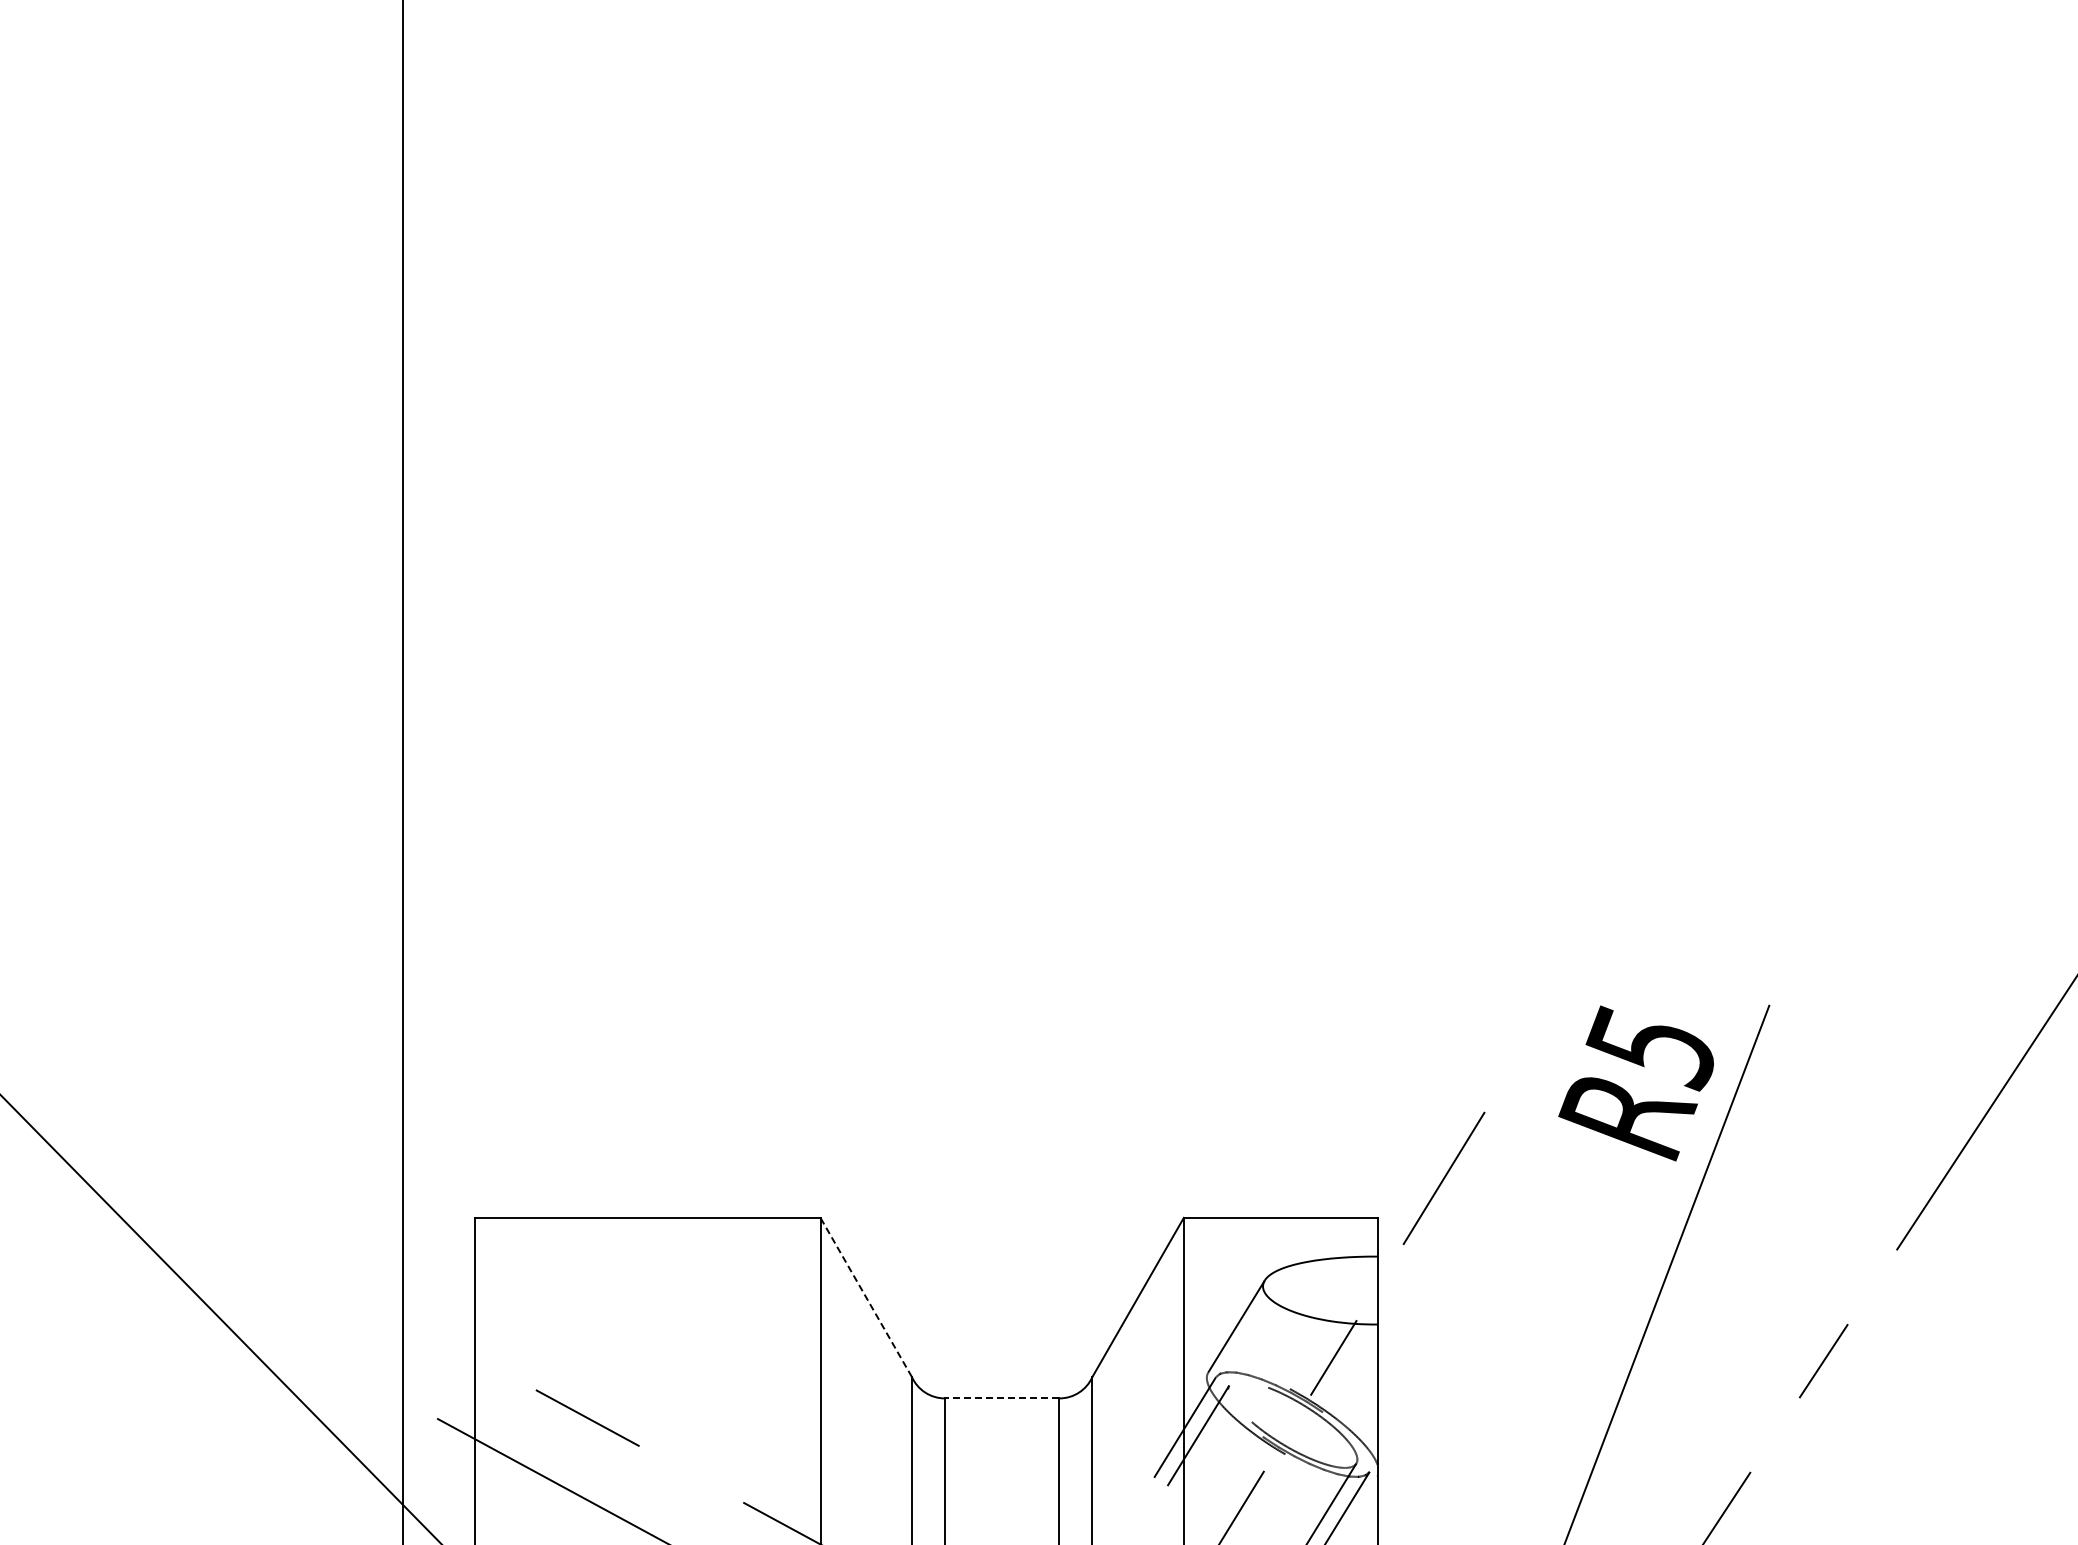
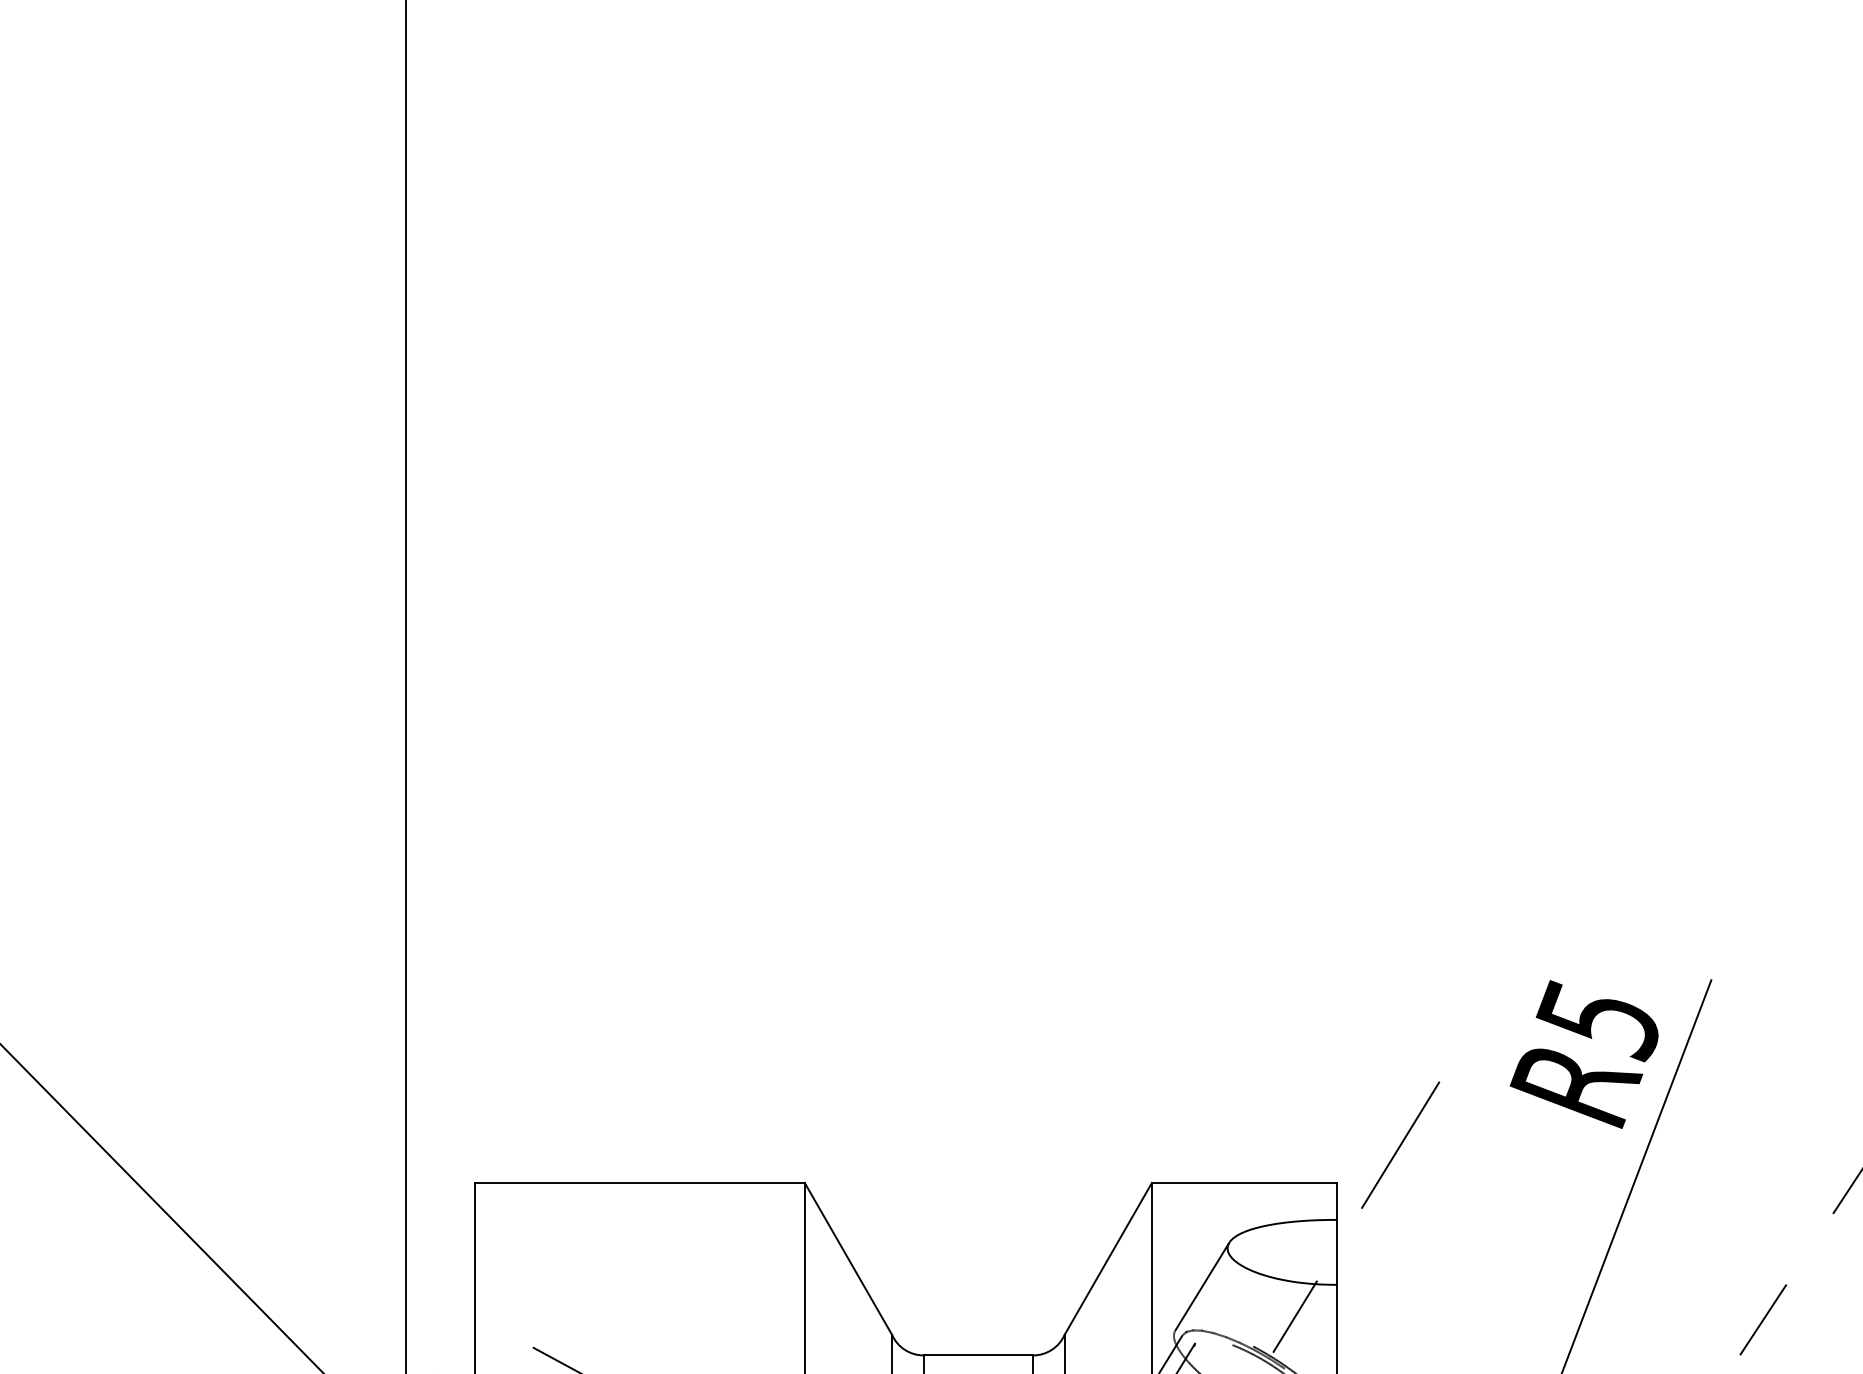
line: (866, 1297) -> (848, 1259), dashed -> solid
line: (1001, 1398) -> (977, 1355), dashed -> solid

